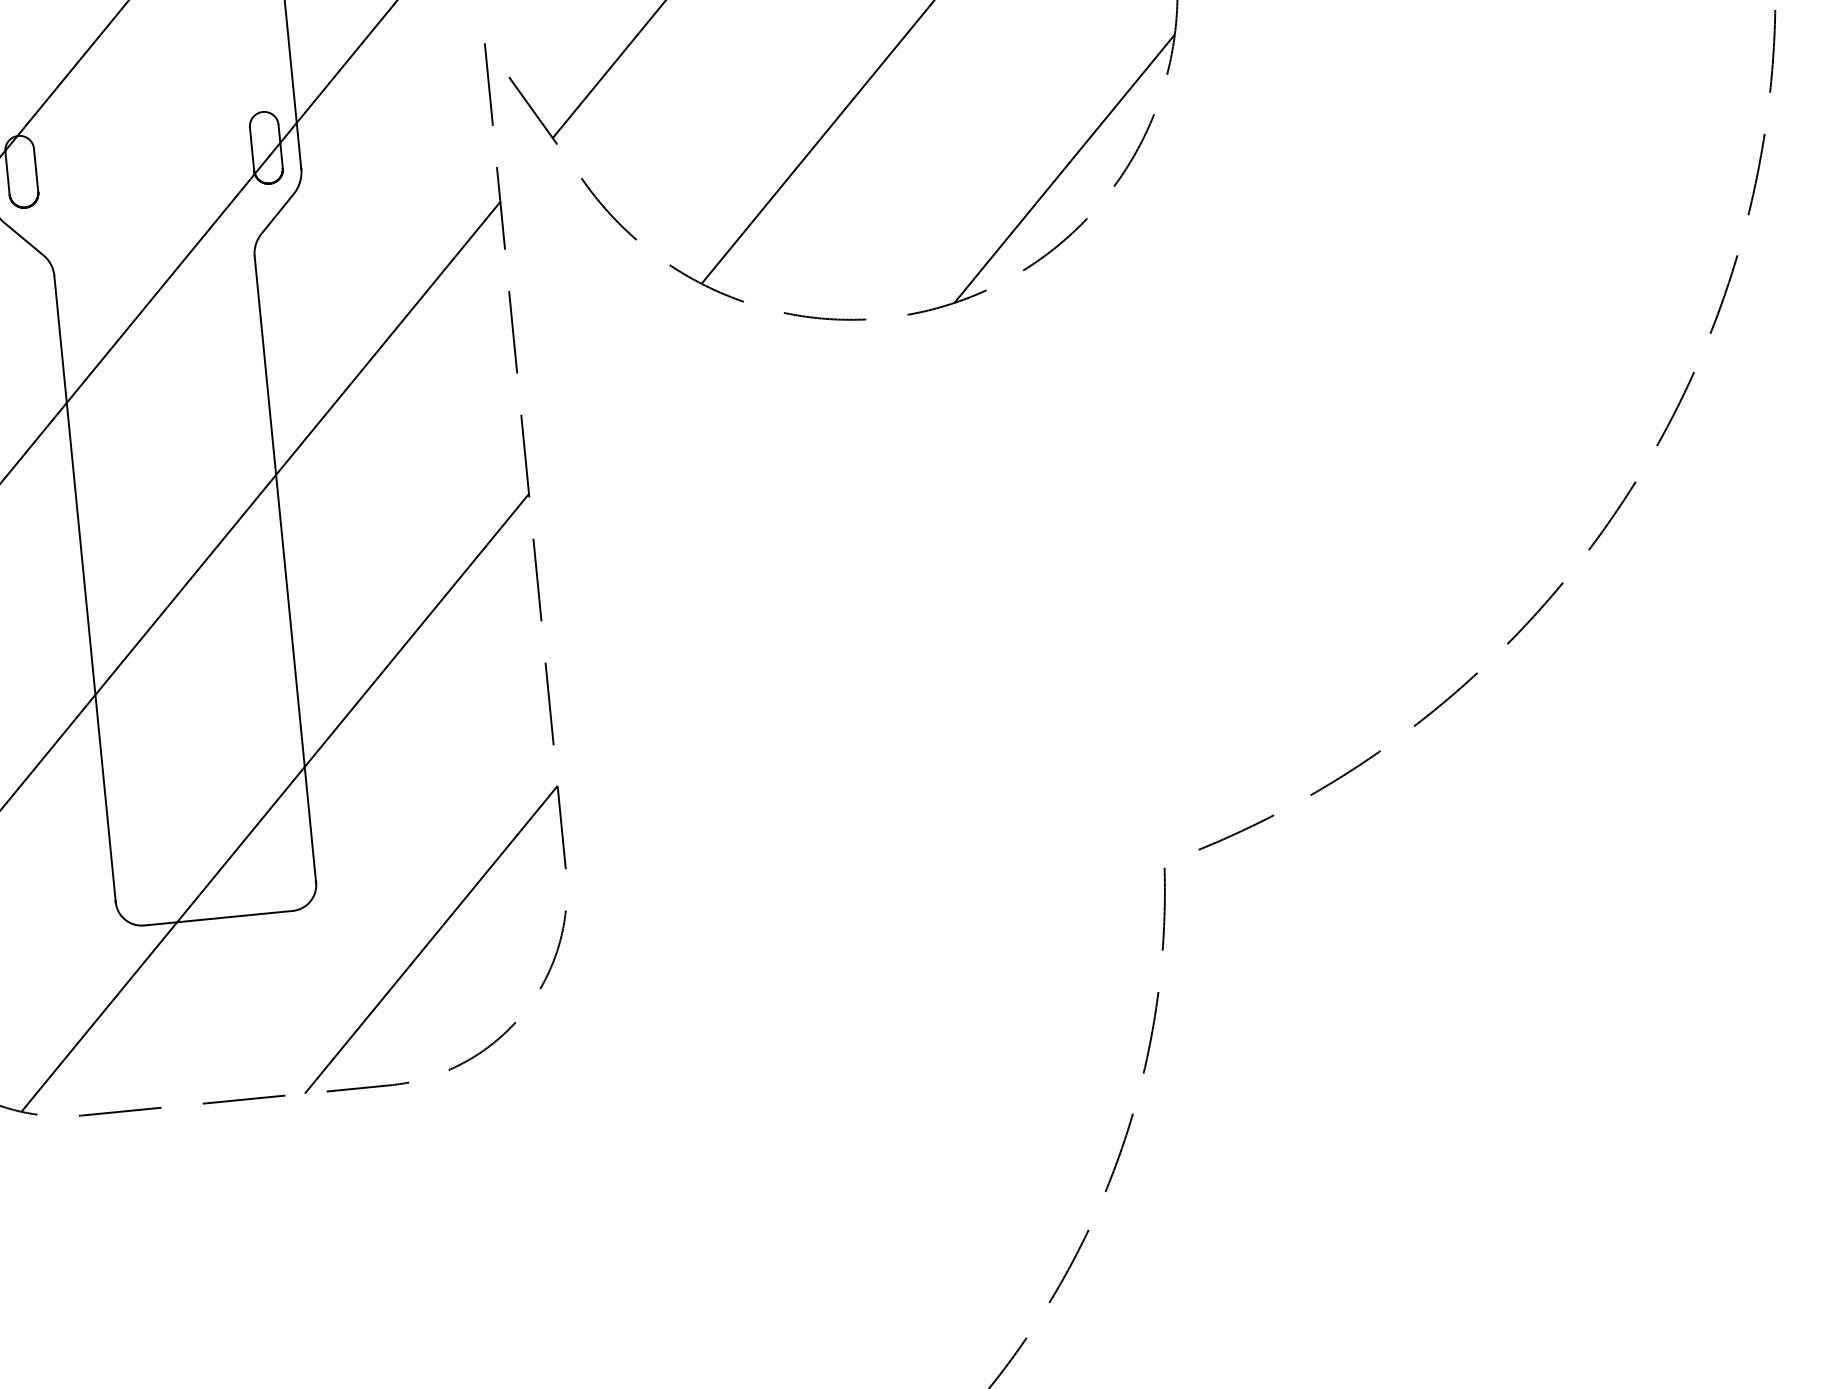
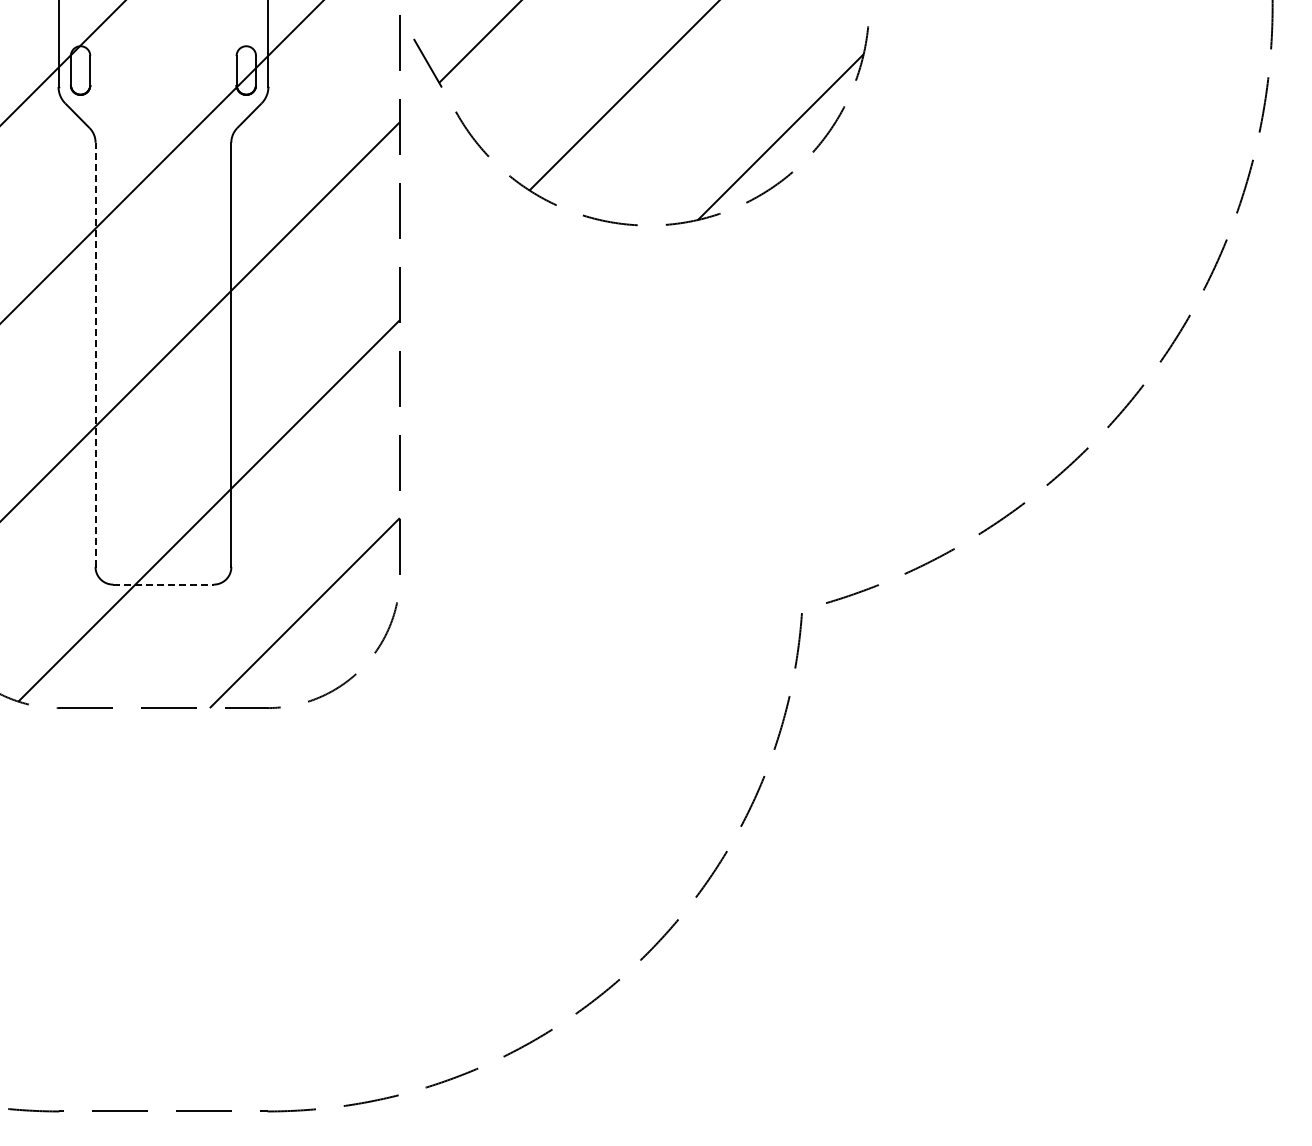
line: (84, 588) -> (95, 354), solid -> dashed
line: (218, 918) -> (163, 584), solid -> dashed

